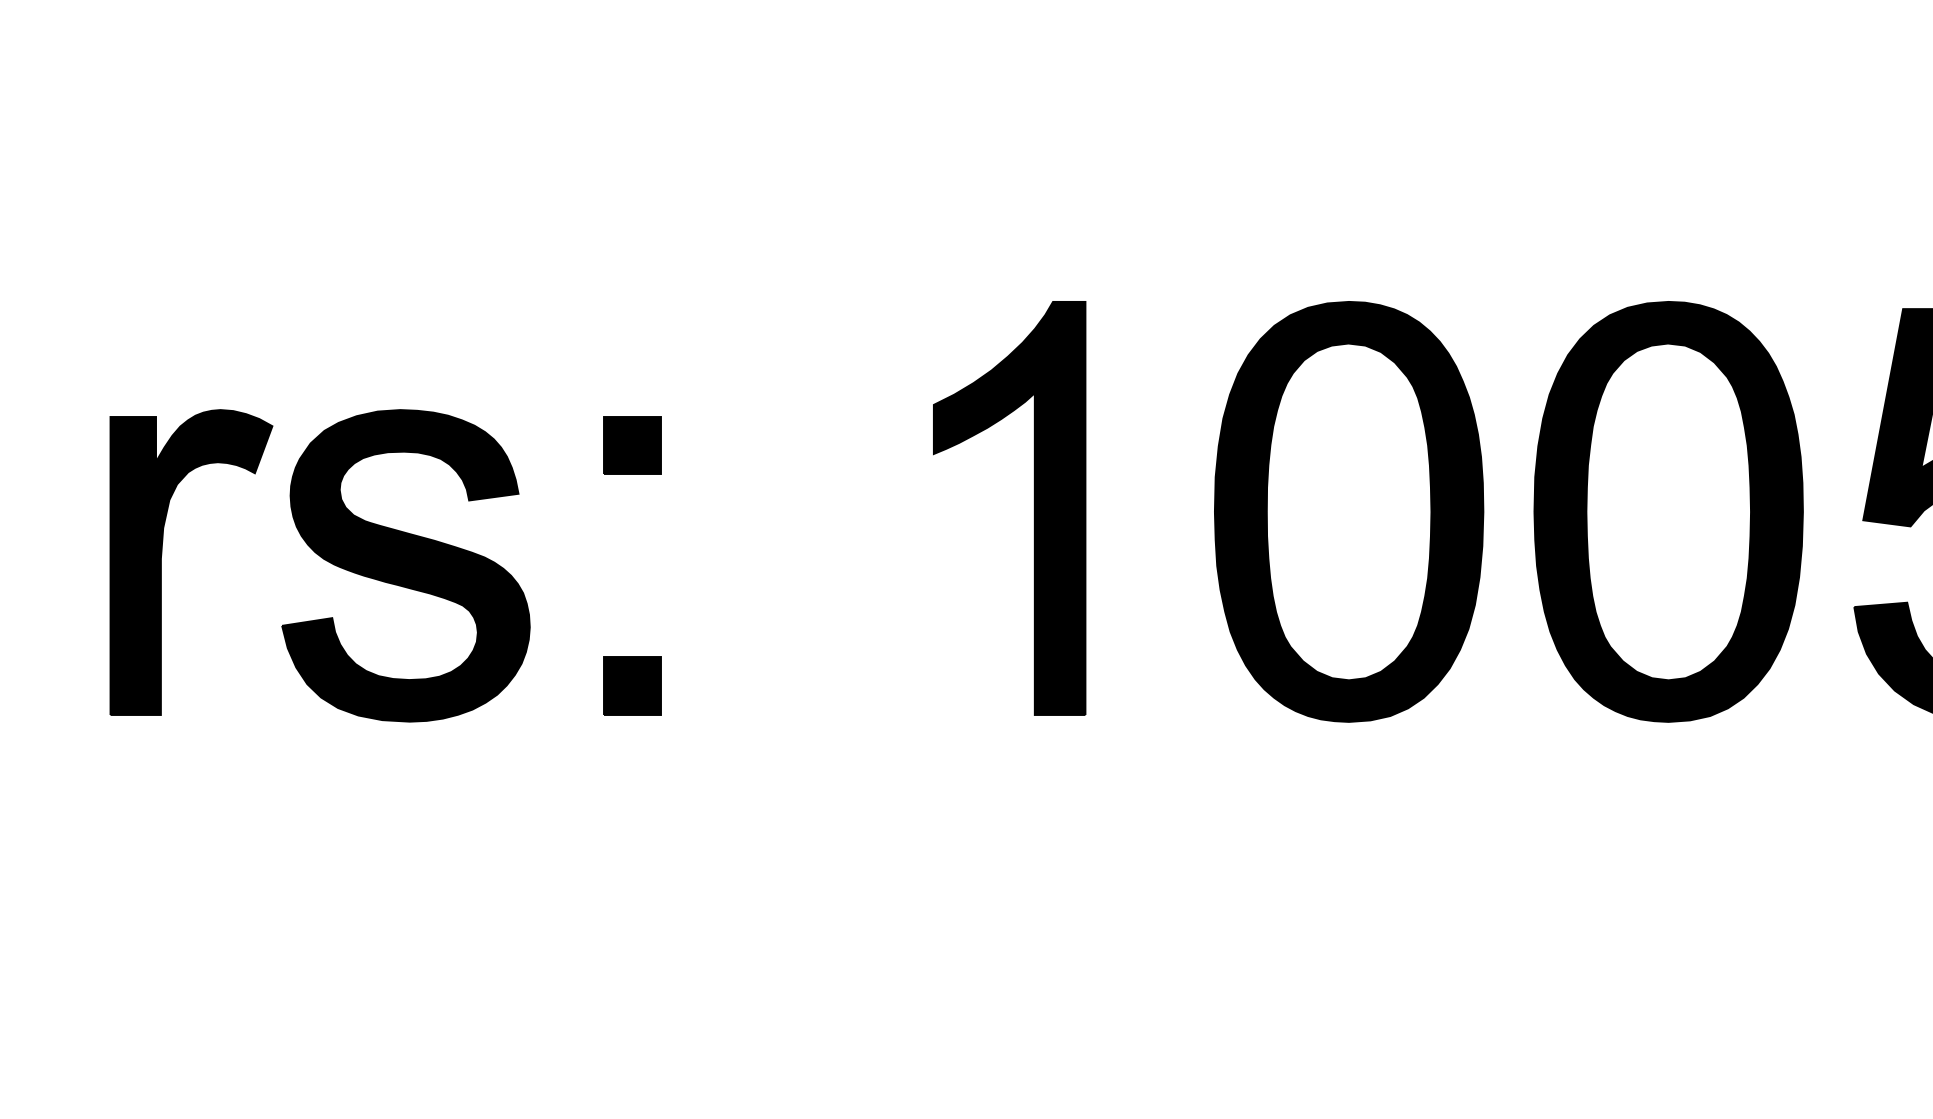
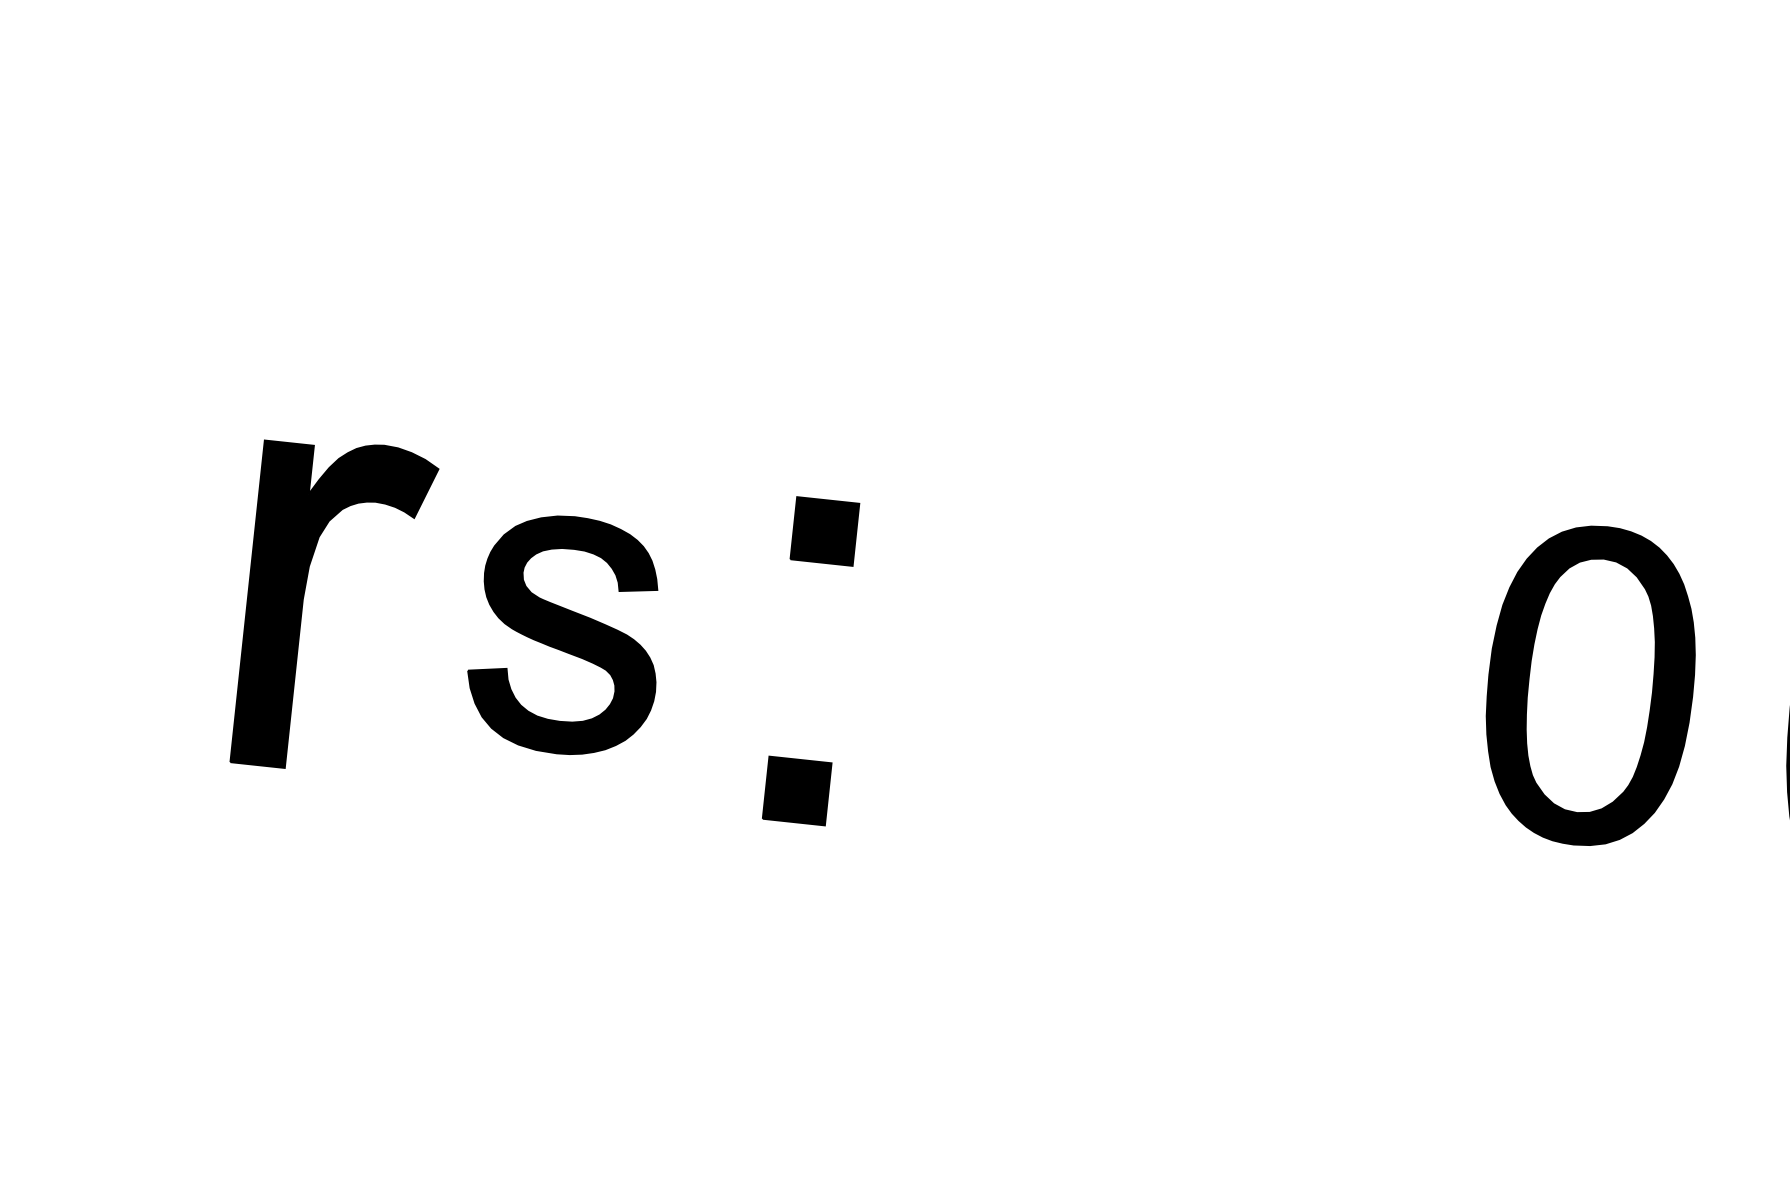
part: (1033, 508) -> (1250, 645), removed
part: (1349, 511) -> (1591, 685), size x0.7
part: (405, 565) -> (566, 634), size x0.7

